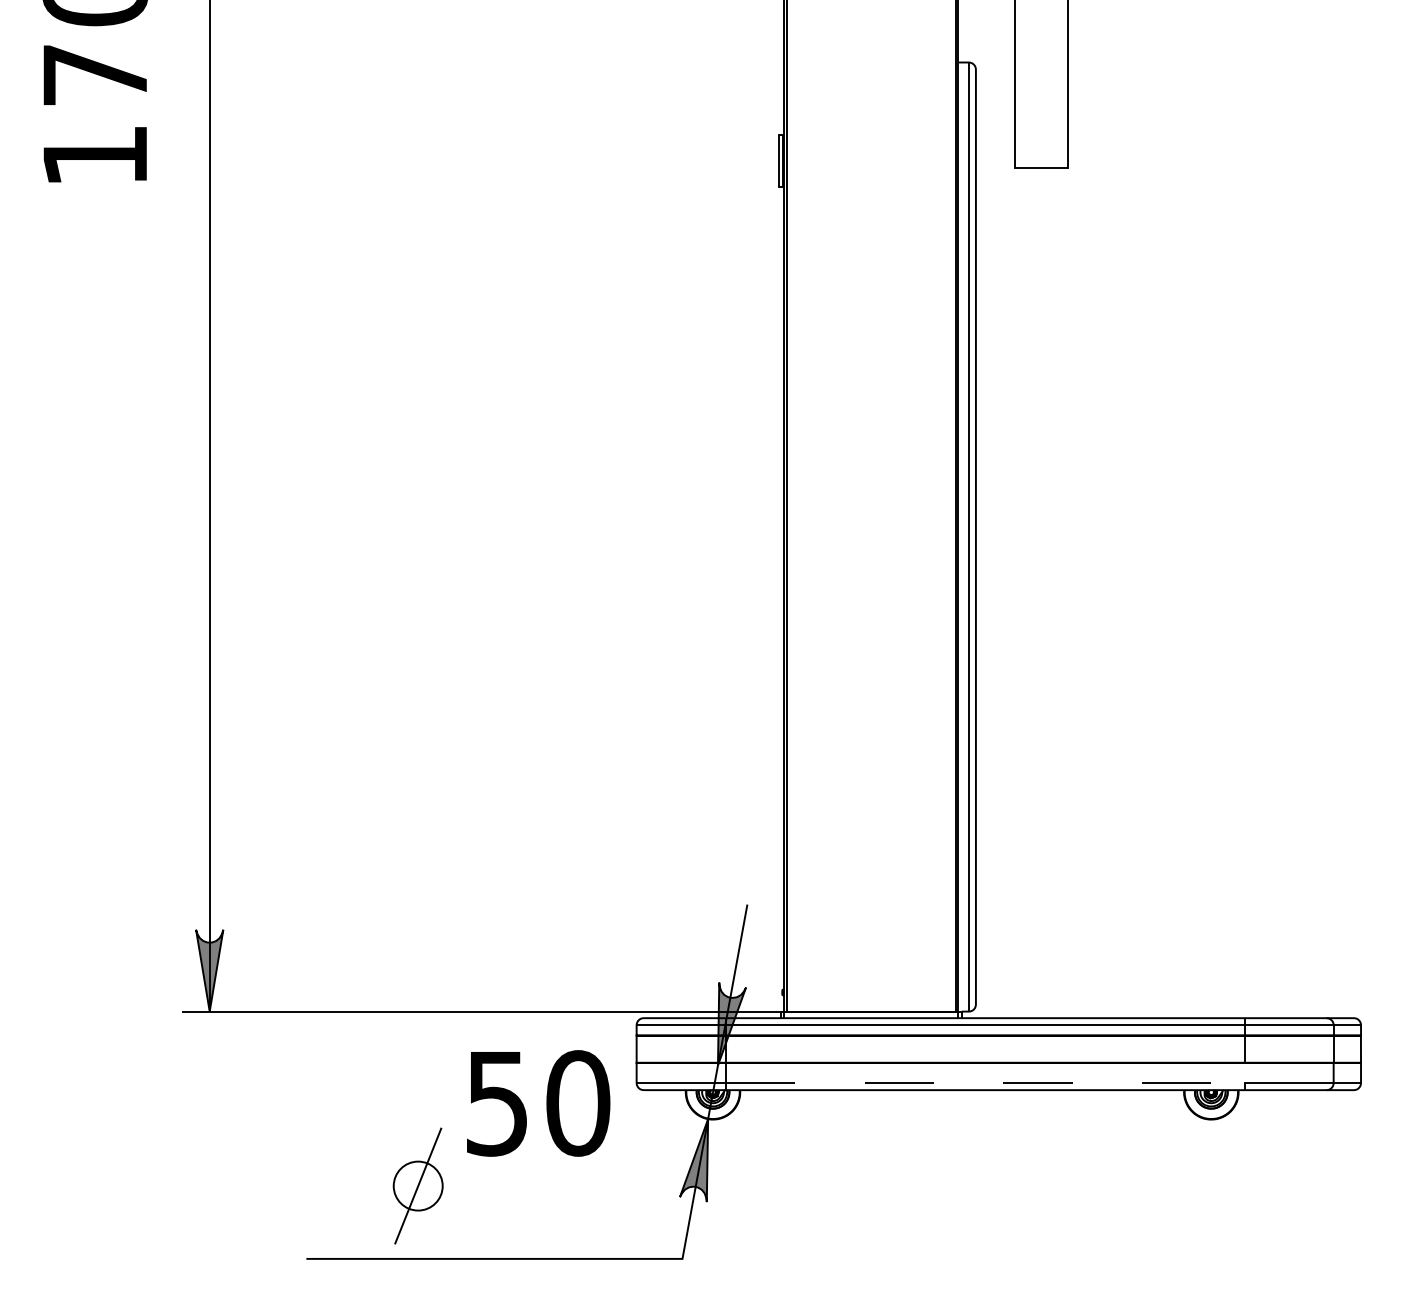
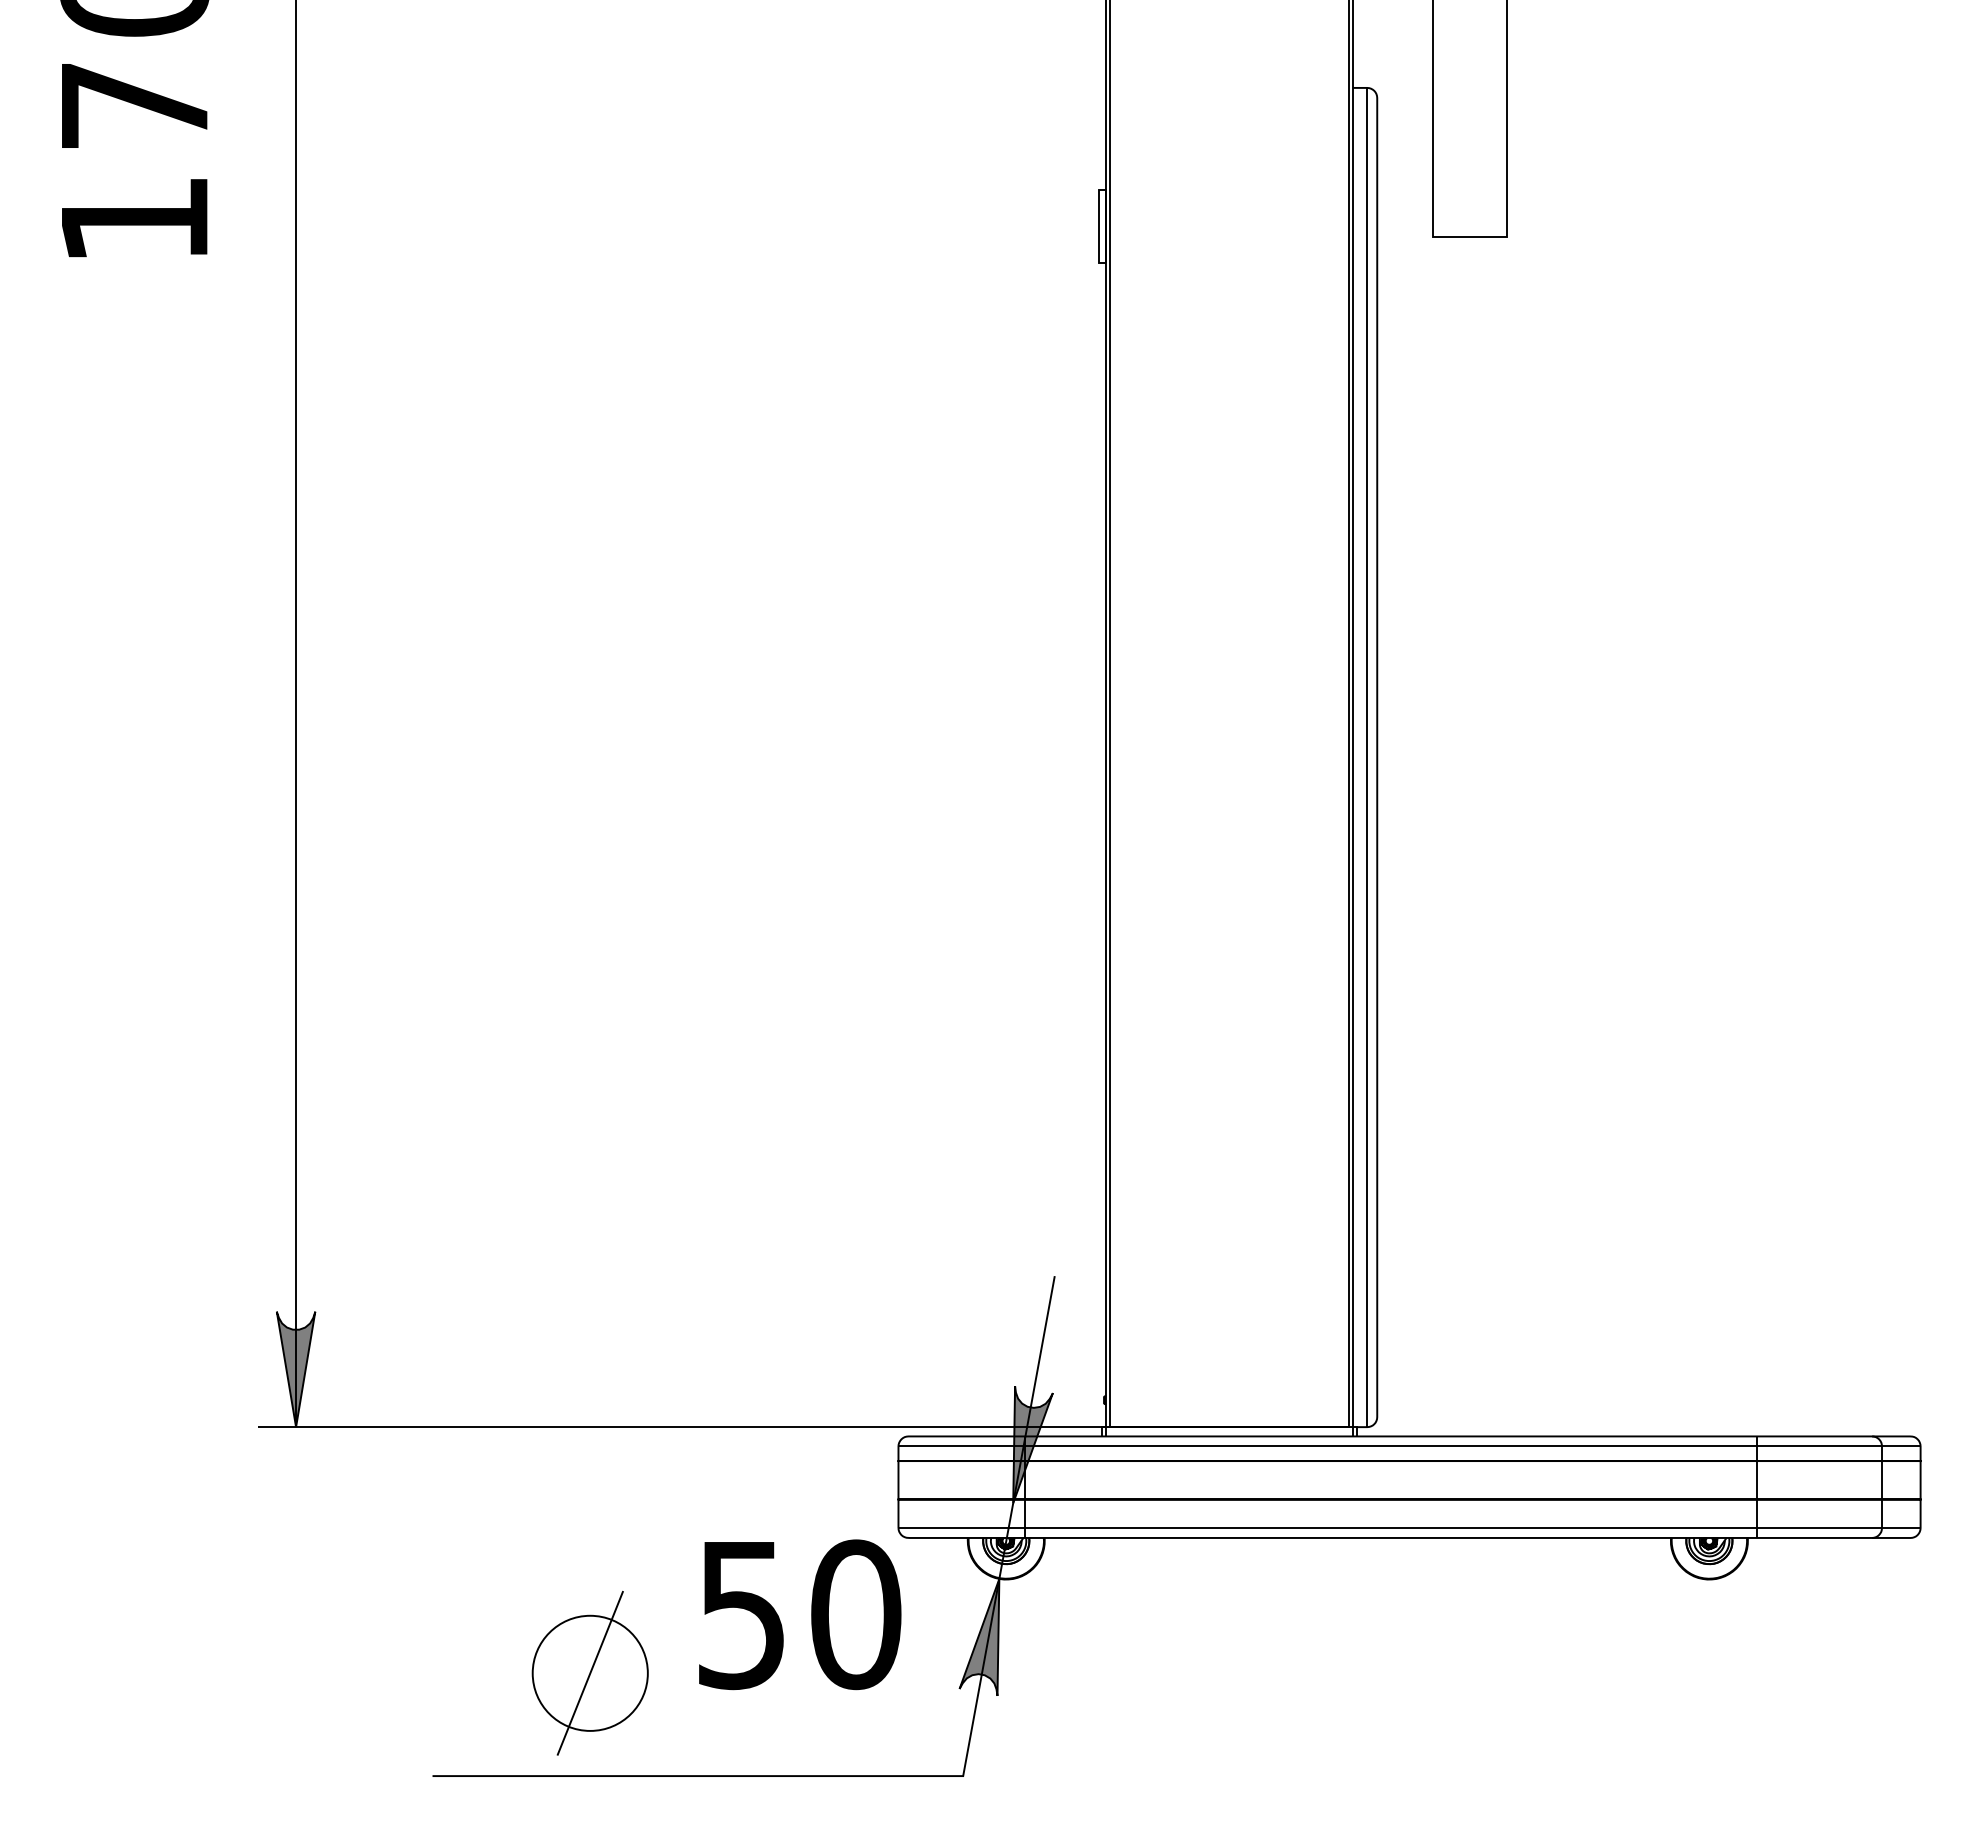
line: (995, 1083) -> (1405, 1528), dashed -> solid
text: (538, 1103) -> (800, 1614), moved
circle: (417, 1185) -> (589, 1672), size x1.67

